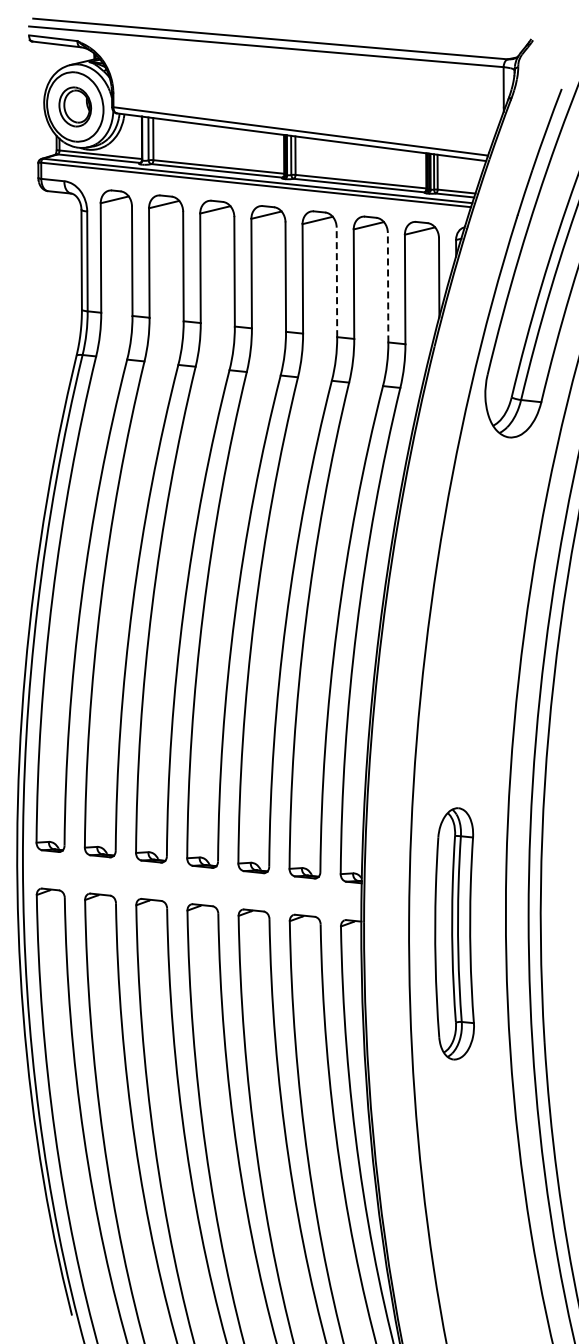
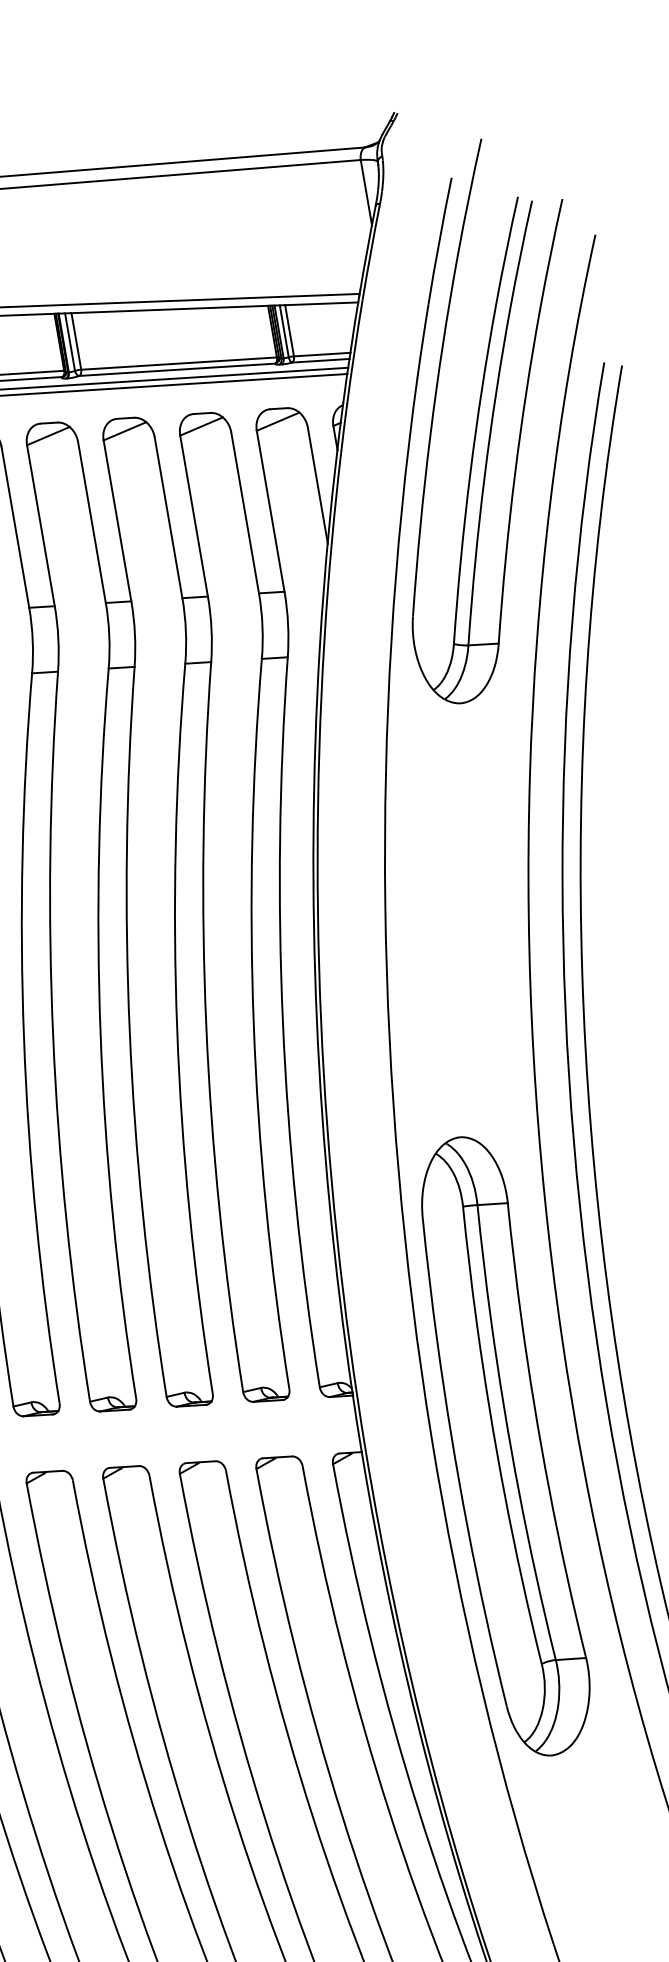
line: (336, 282) -> (167, 517), dashed -> solid
line: (388, 287) -> (245, 512), dashed -> solid
part: (454, 933) -> (501, 1446), size x1.67

